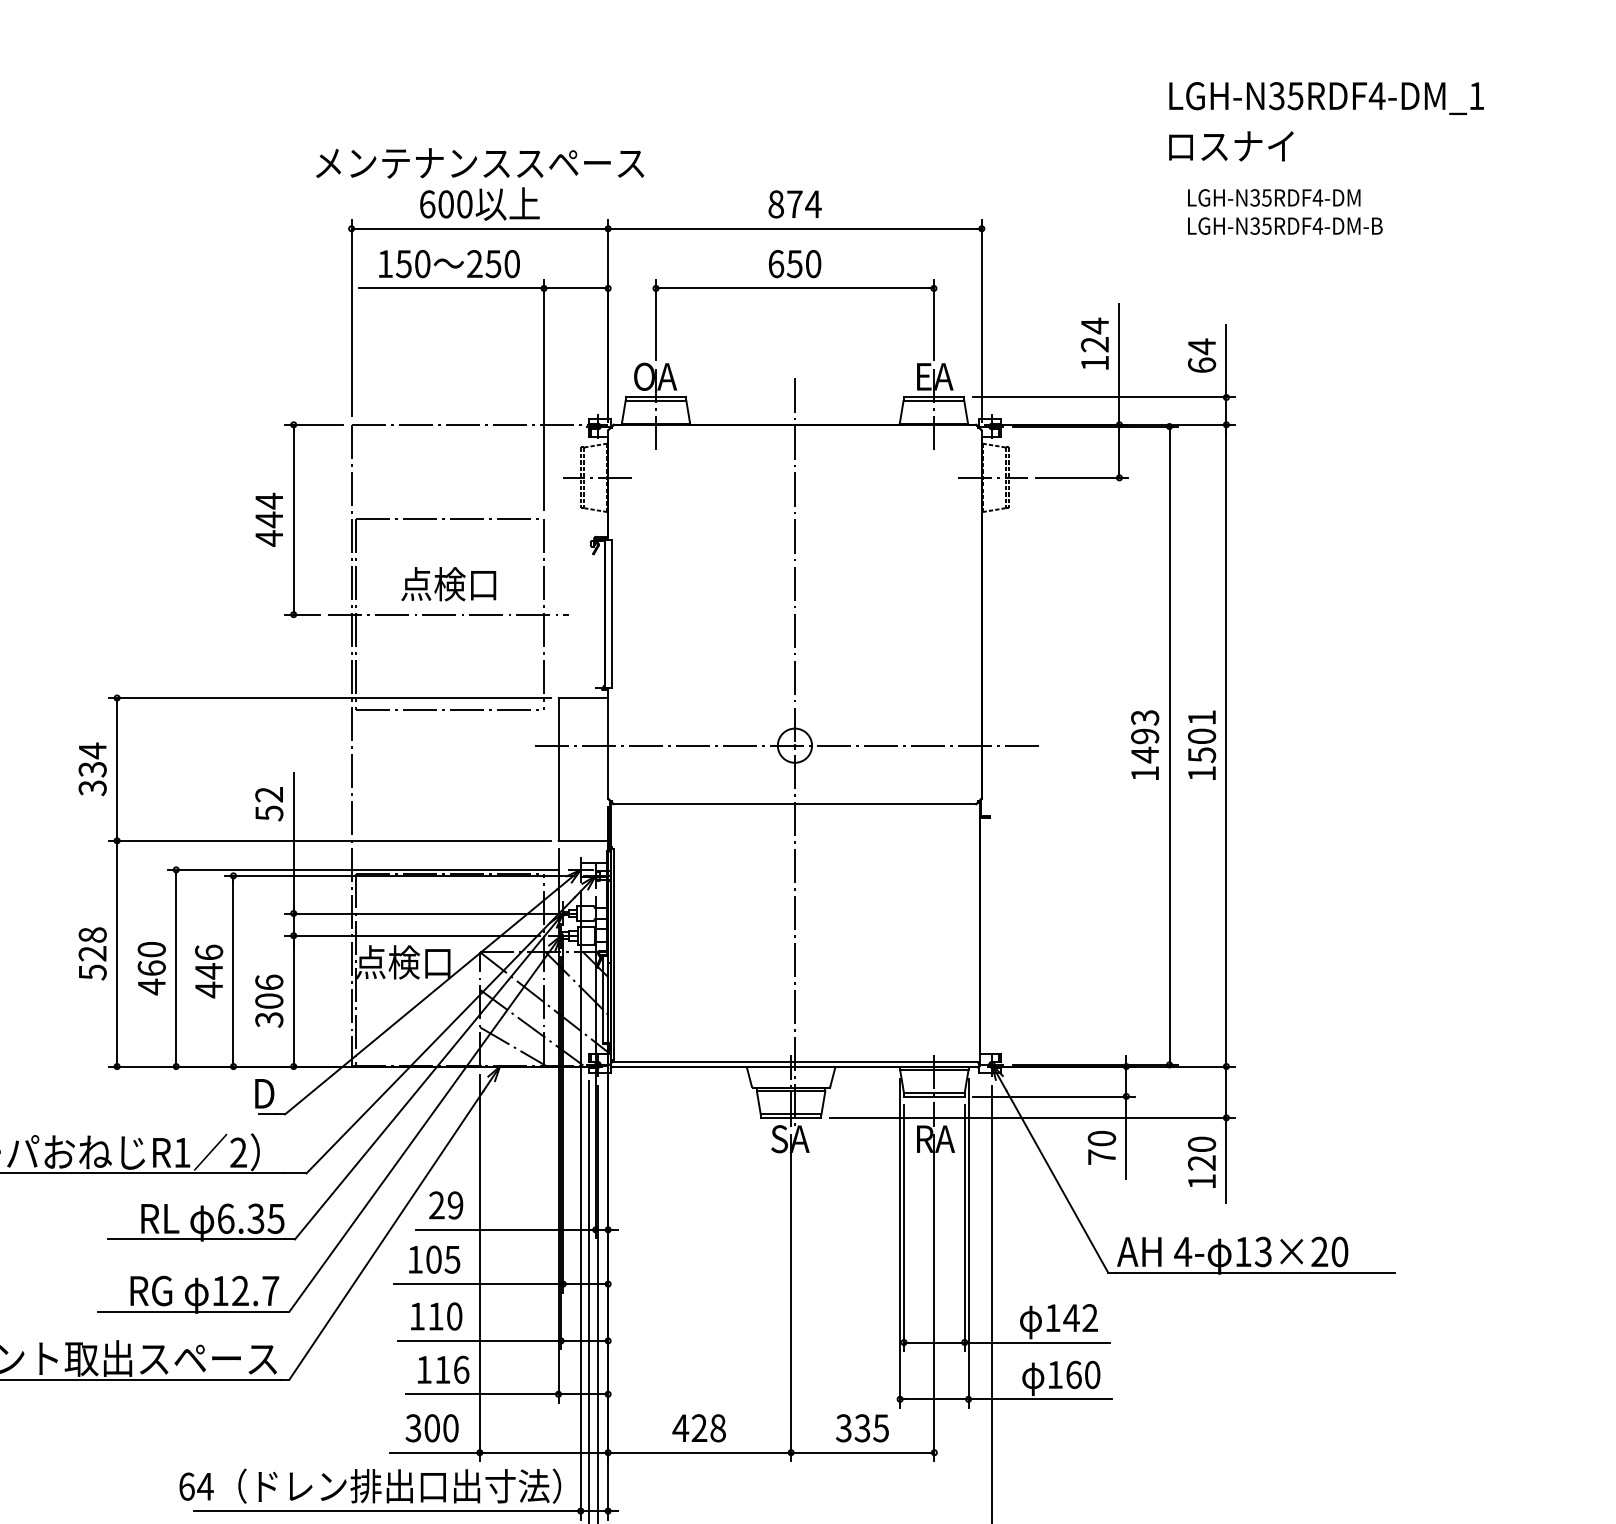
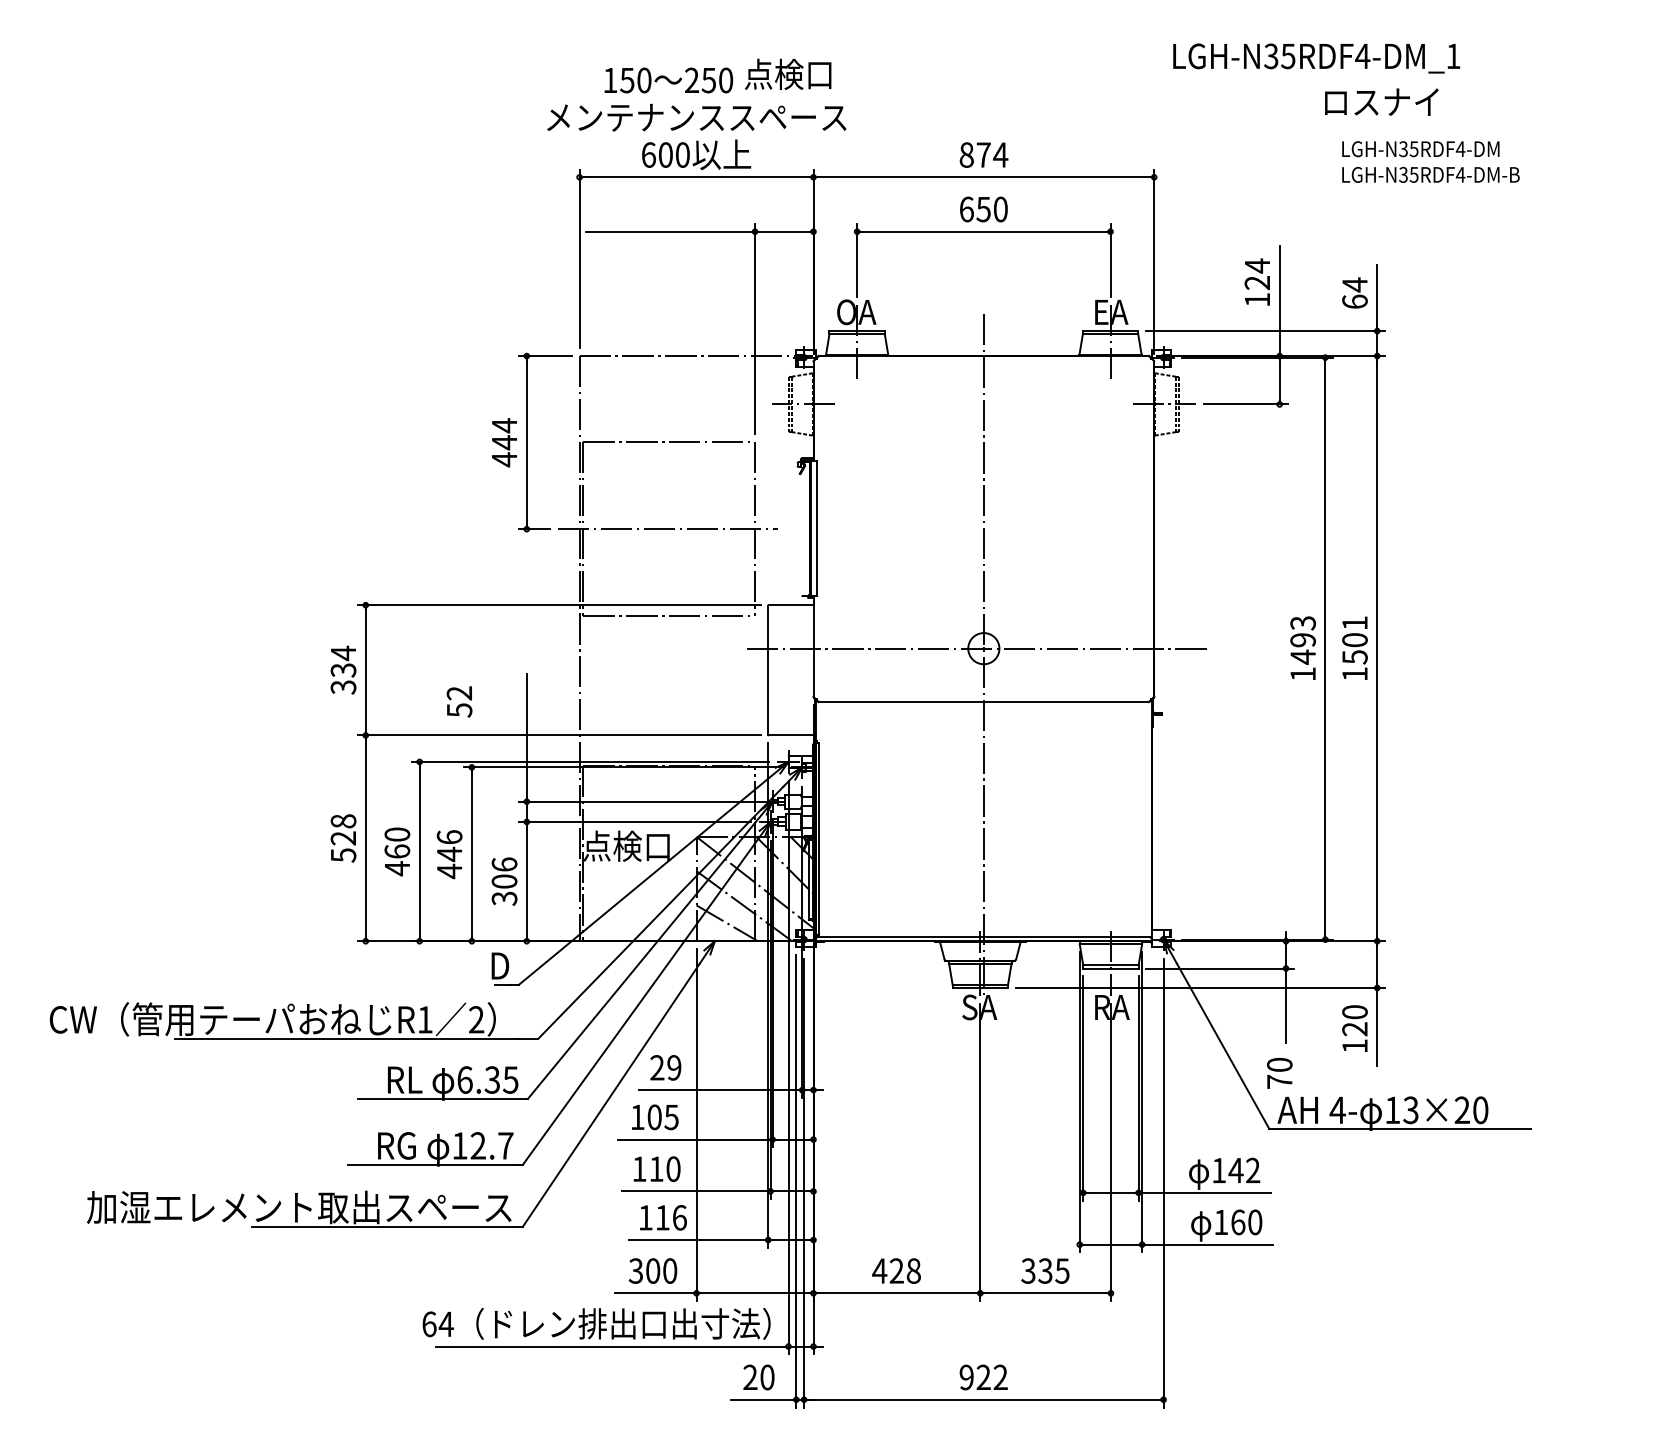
text: (1326, 98) -> (1316, 58), moved
text: (449, 264) -> (668, 80), moved
text: (449, 583) -> (788, 73), moved
text: (269, 803) -> (459, 701), moved
text: (1101, 1148) -> (1279, 1073), moved

